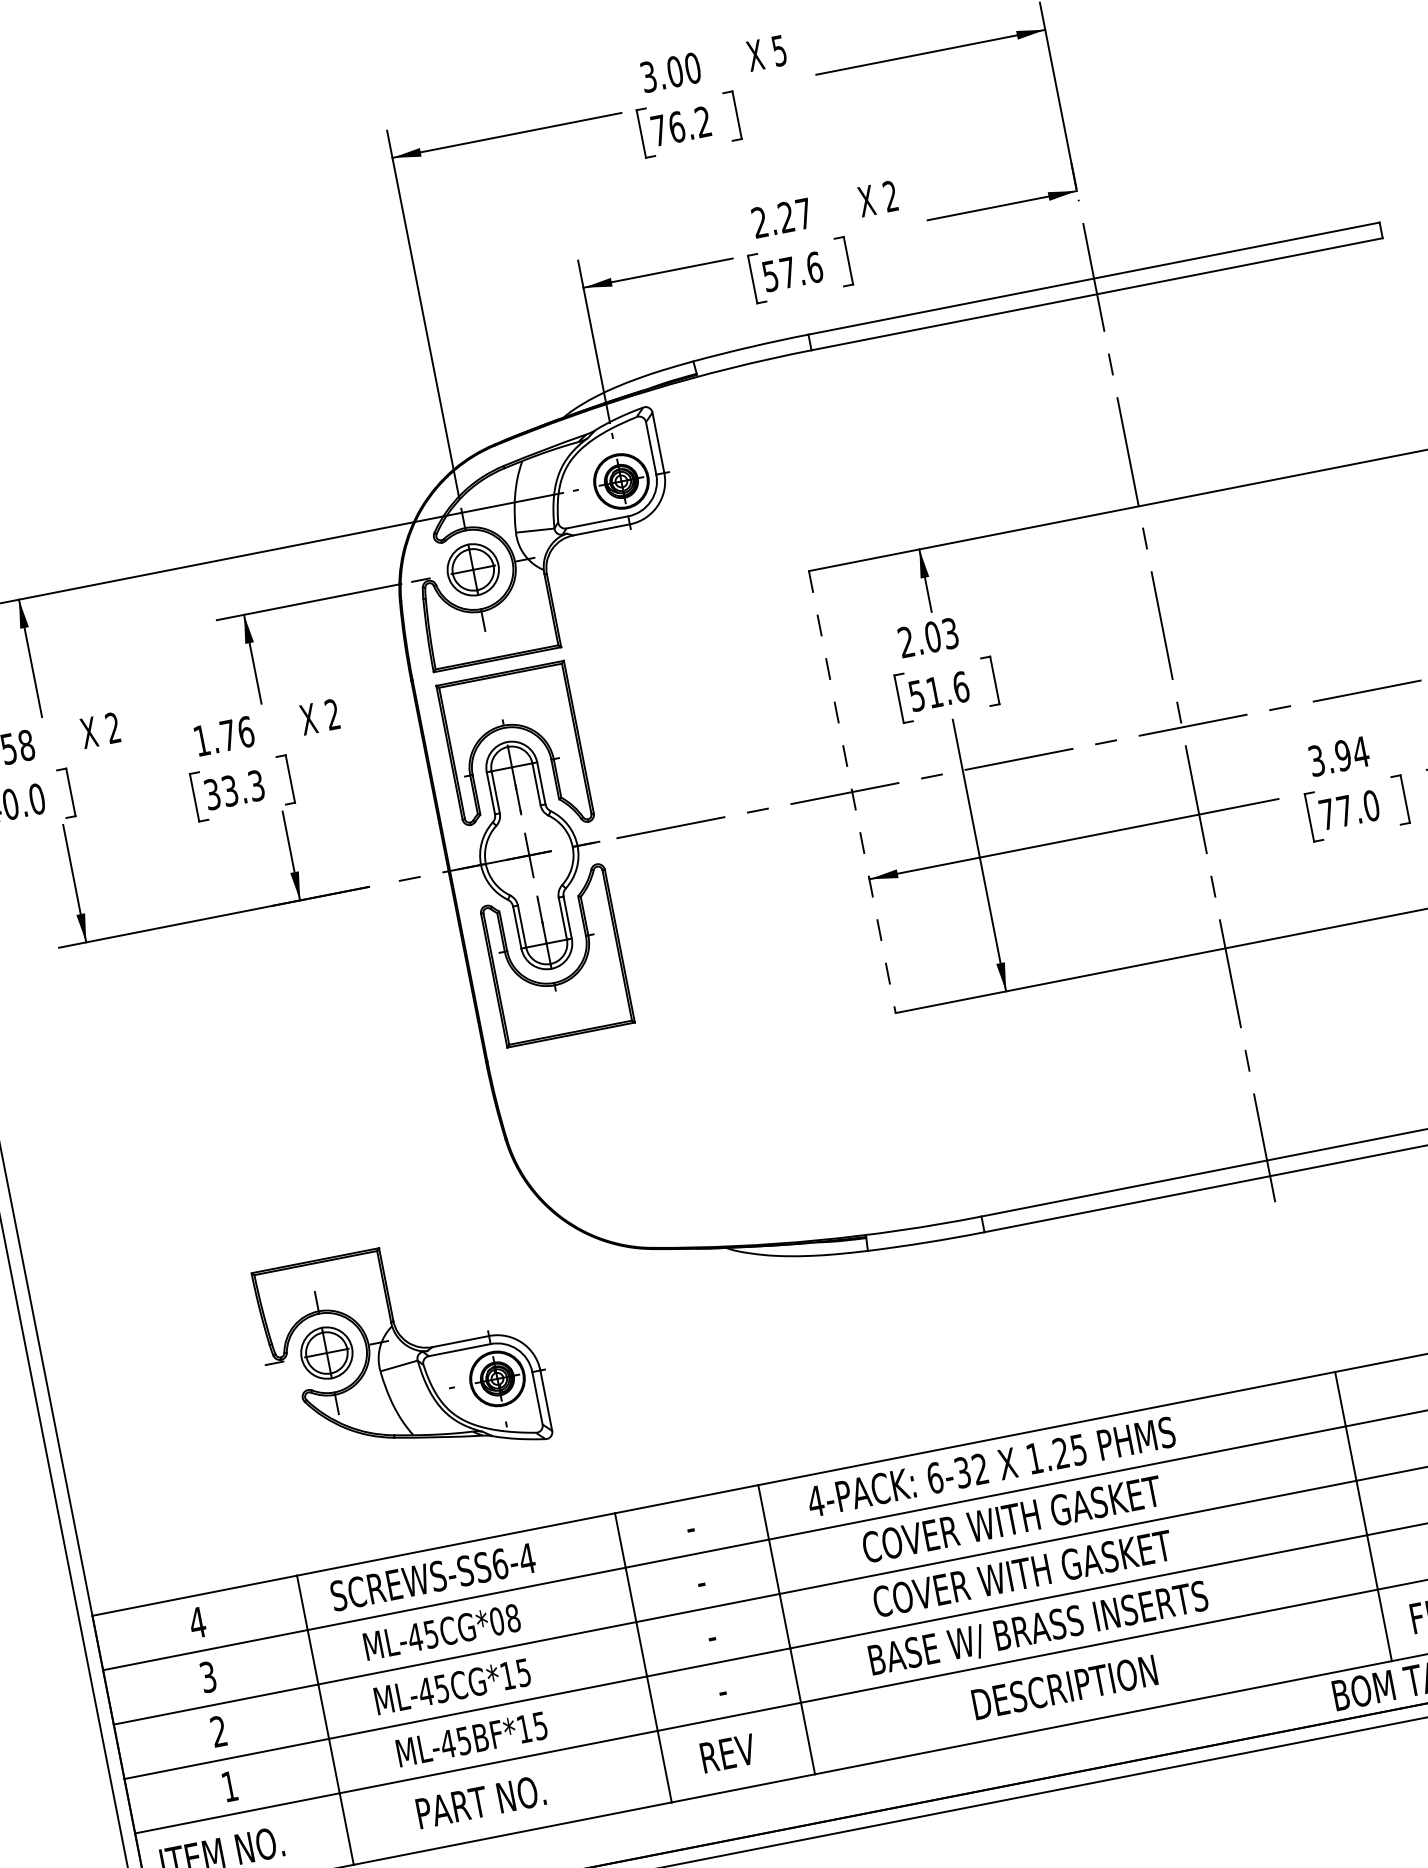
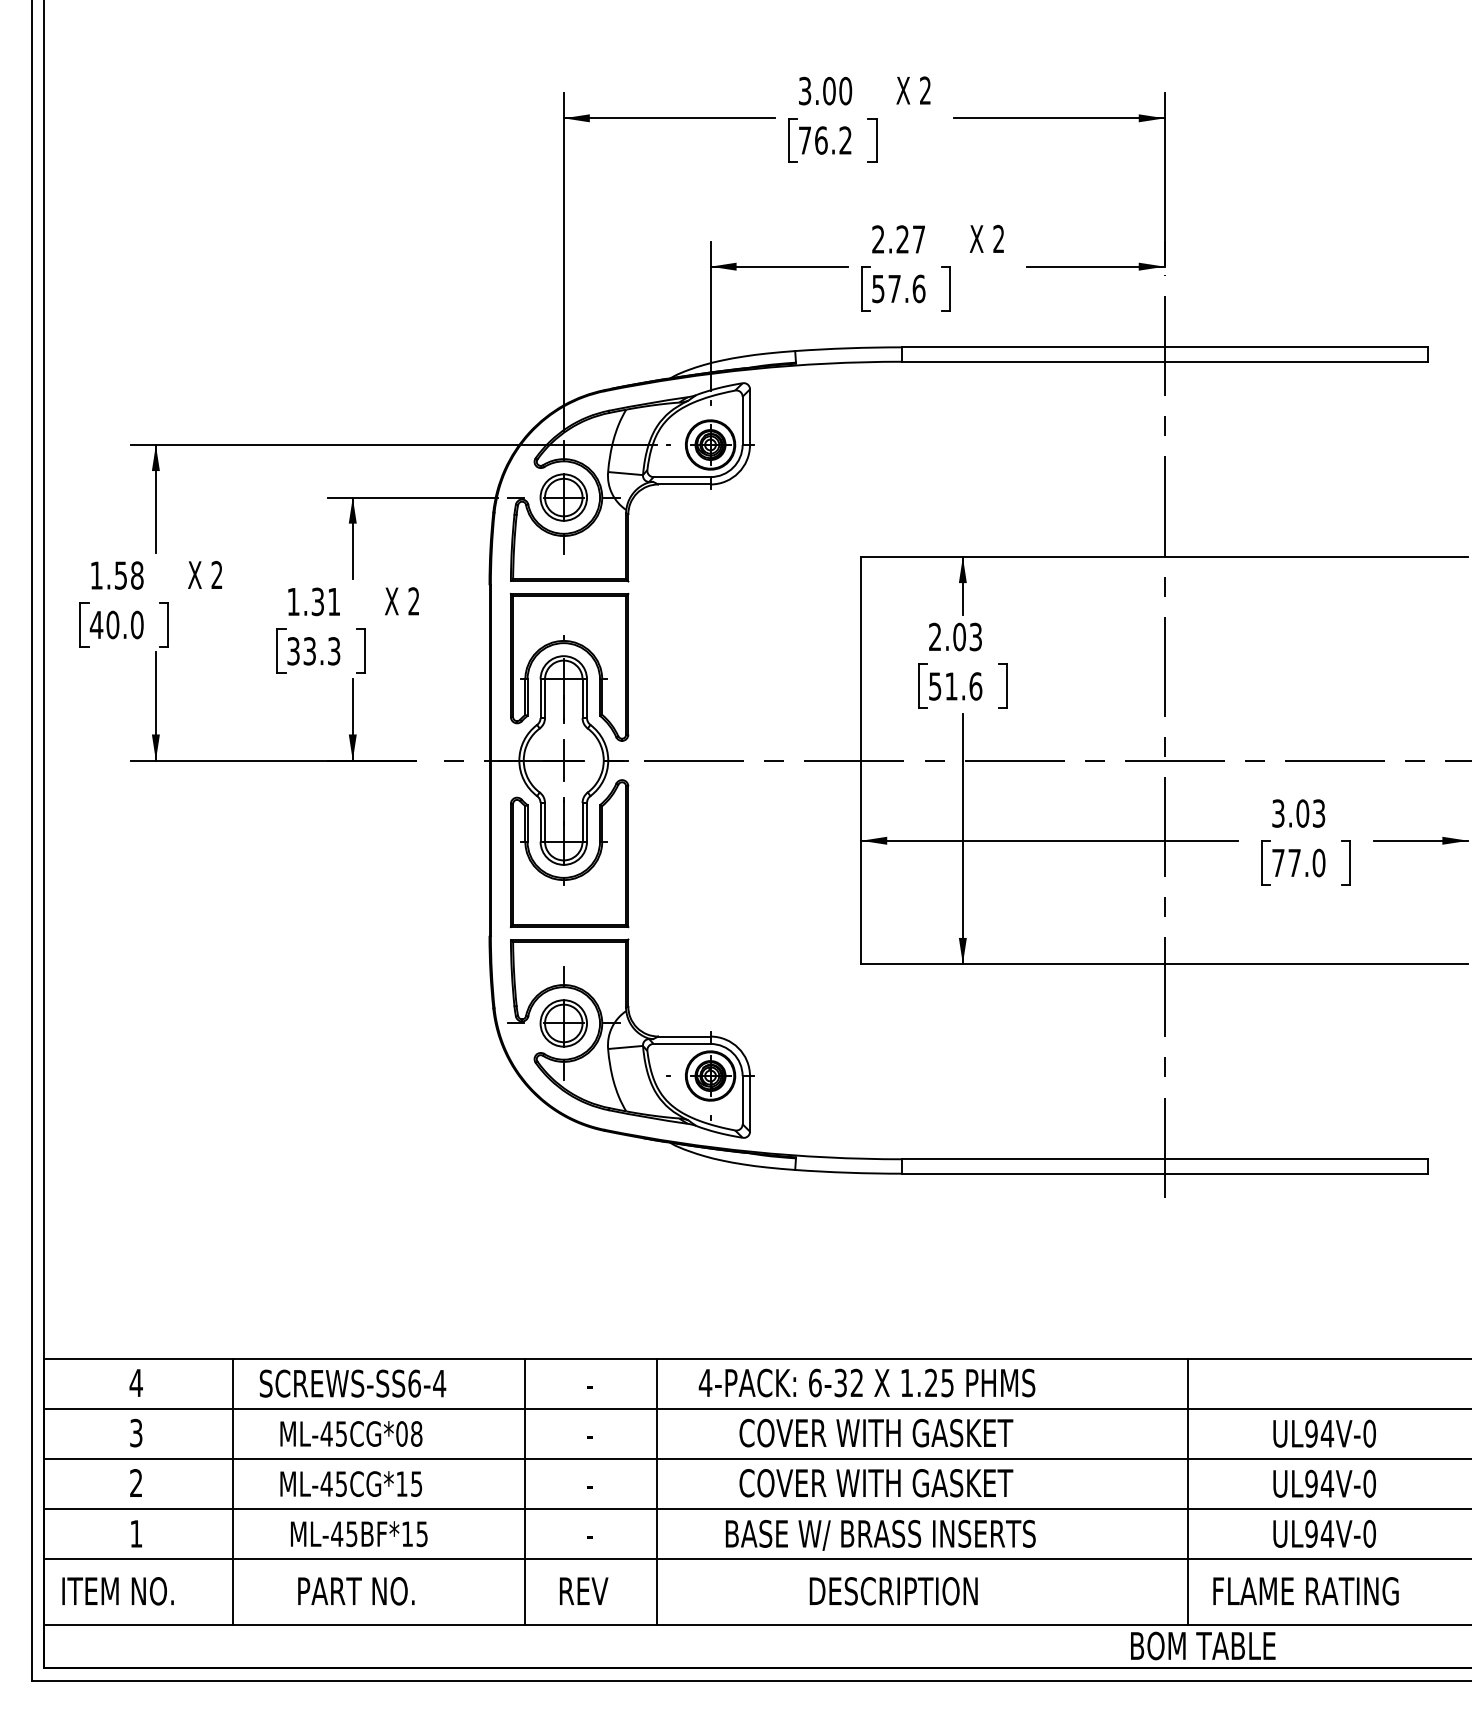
text: (779, 50) -> (925, 90), 5 -> 2
text: (236, 733) -> (325, 601), 1.76 -> 1.31
text: (1351, 753) -> (1310, 813), 3.94 -> 3.03
line: (852, 793) -> (861, 761), dashed -> solid
part: (402, 1355) -> (630, 1038), moved

